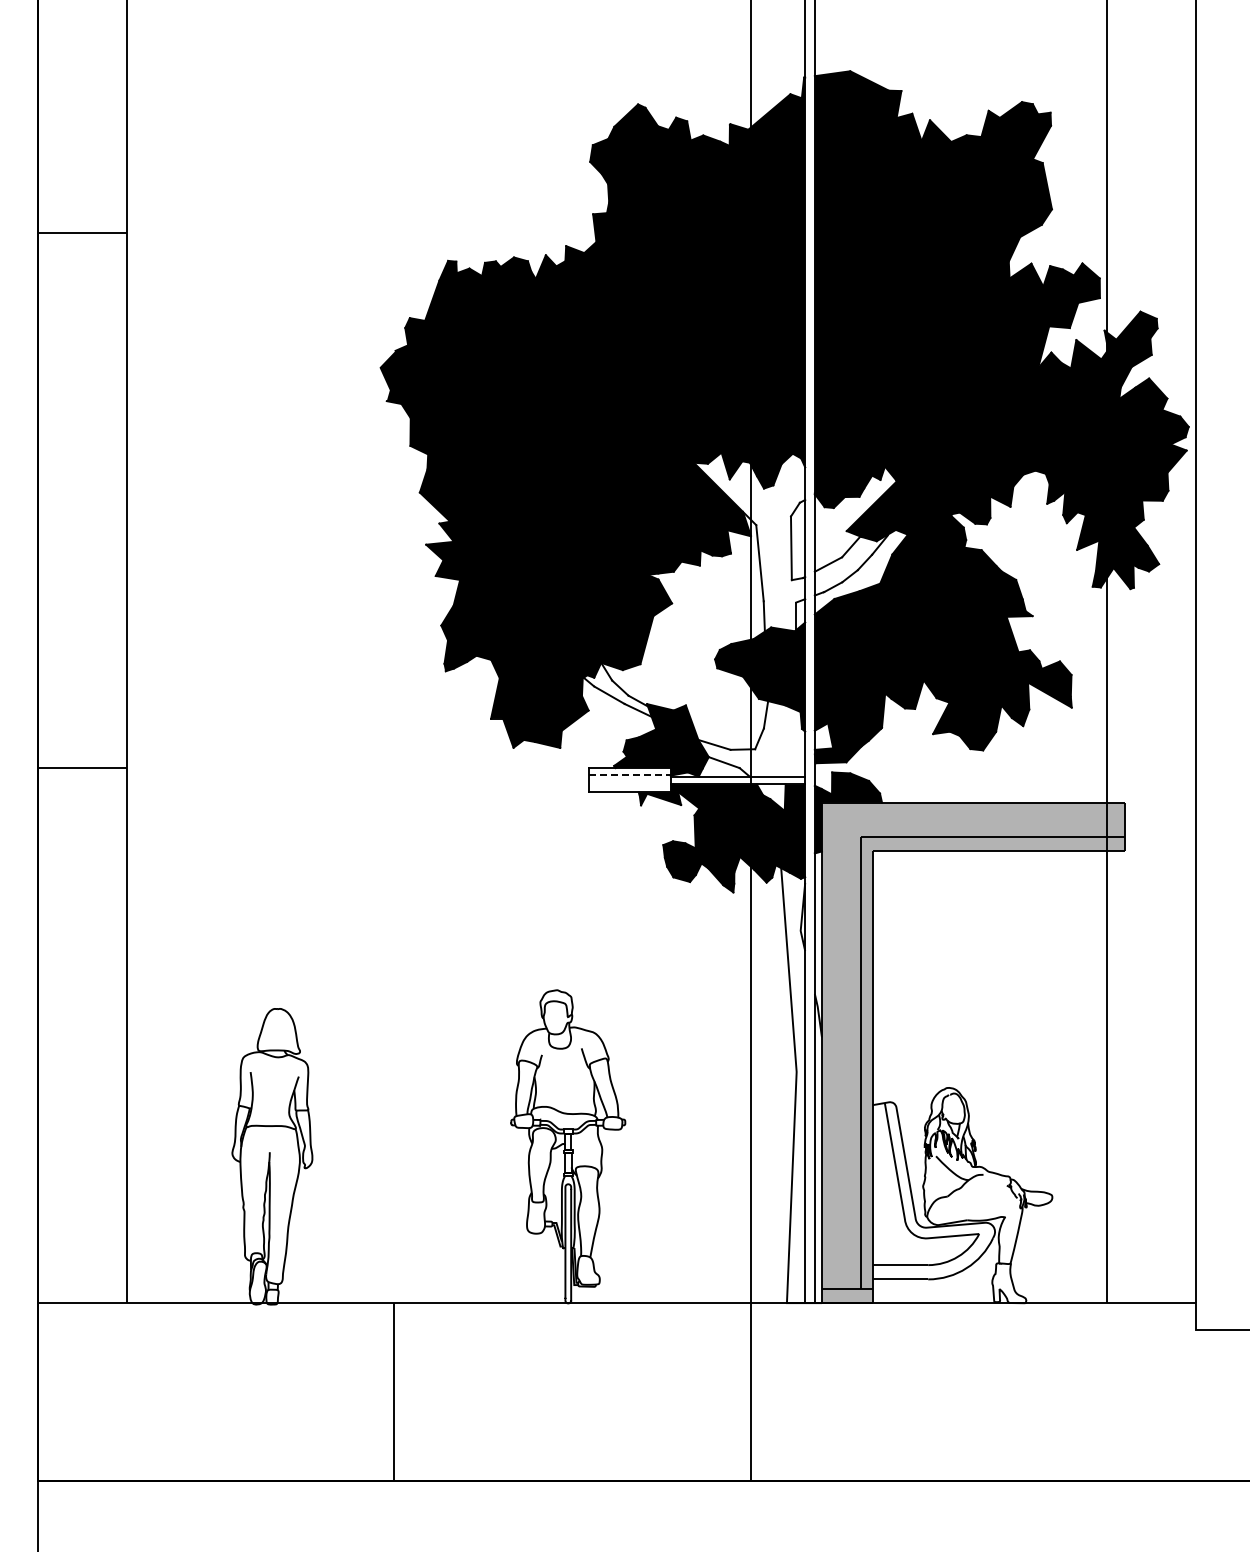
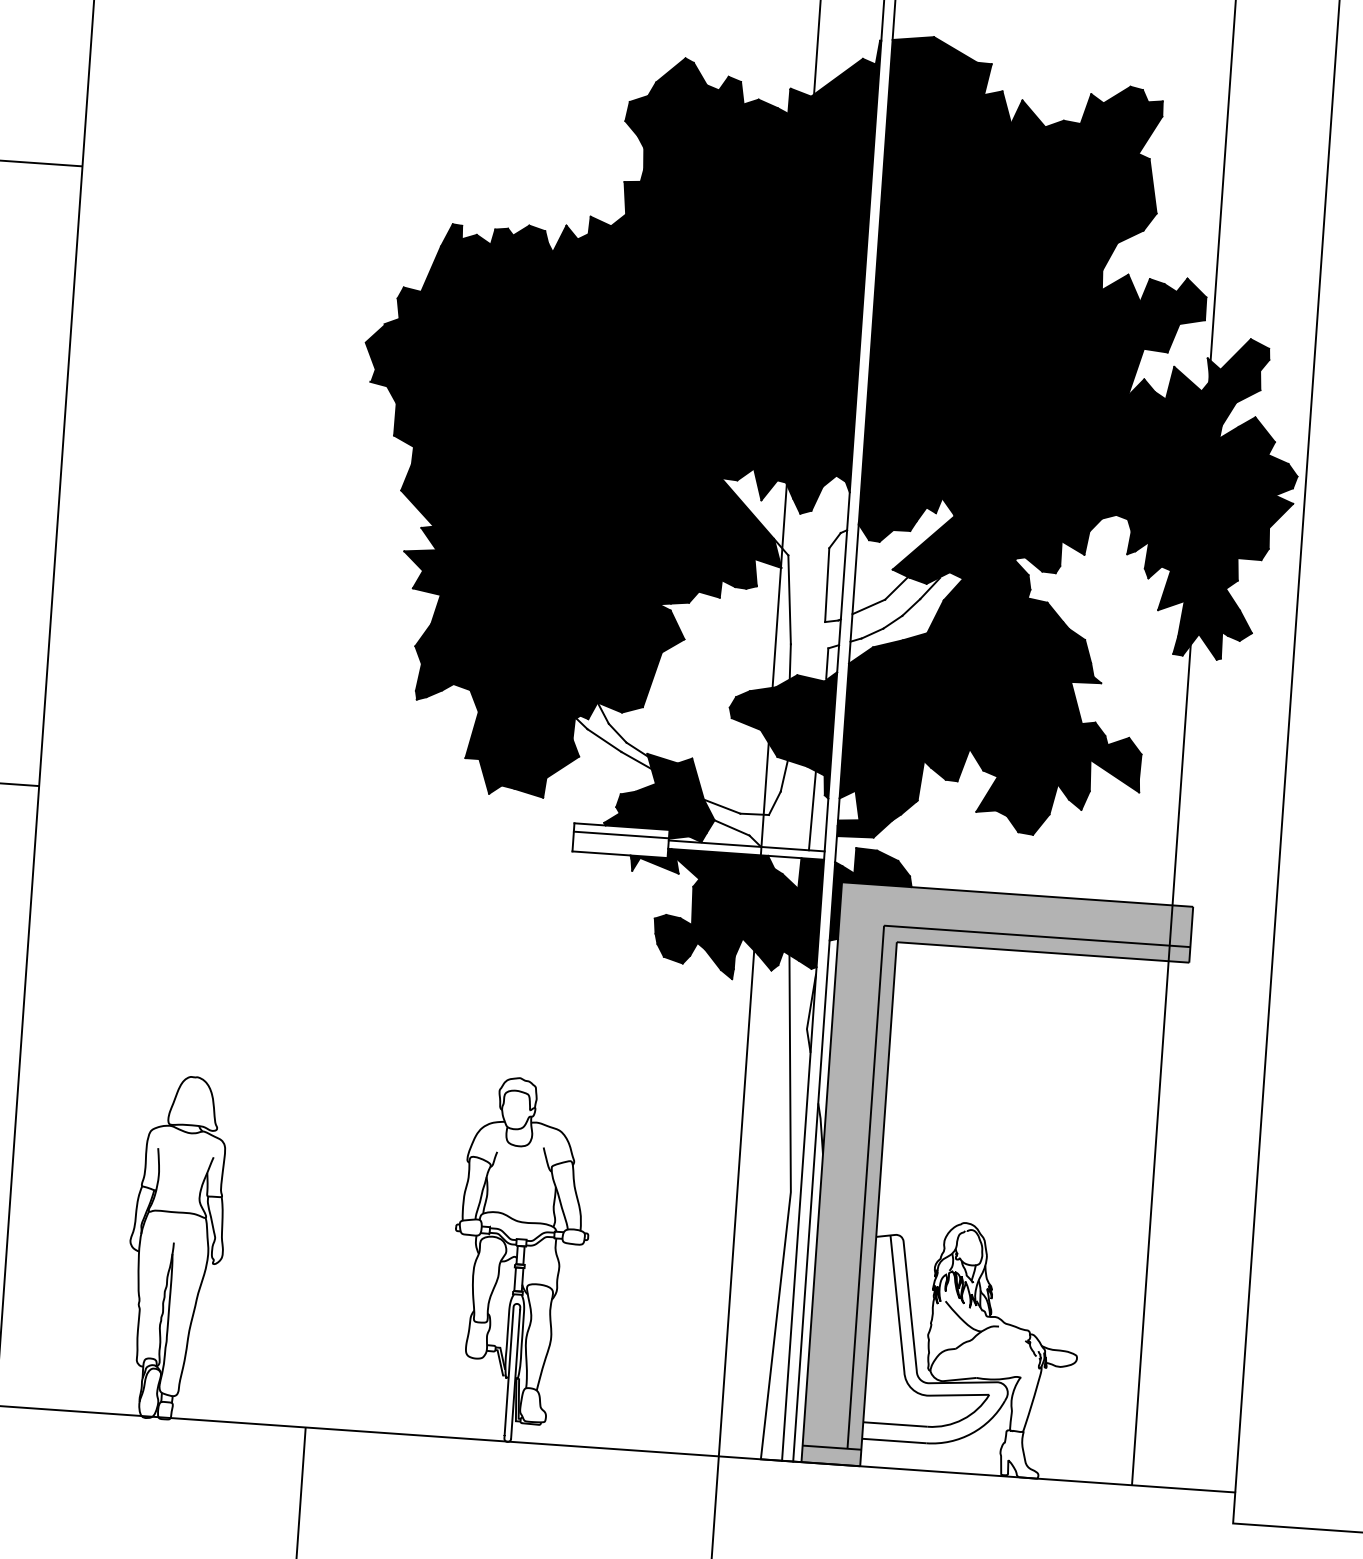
line: (791, 742) -> (811, 810), added
line: (630, 775) -> (622, 835), dashed -> solid

